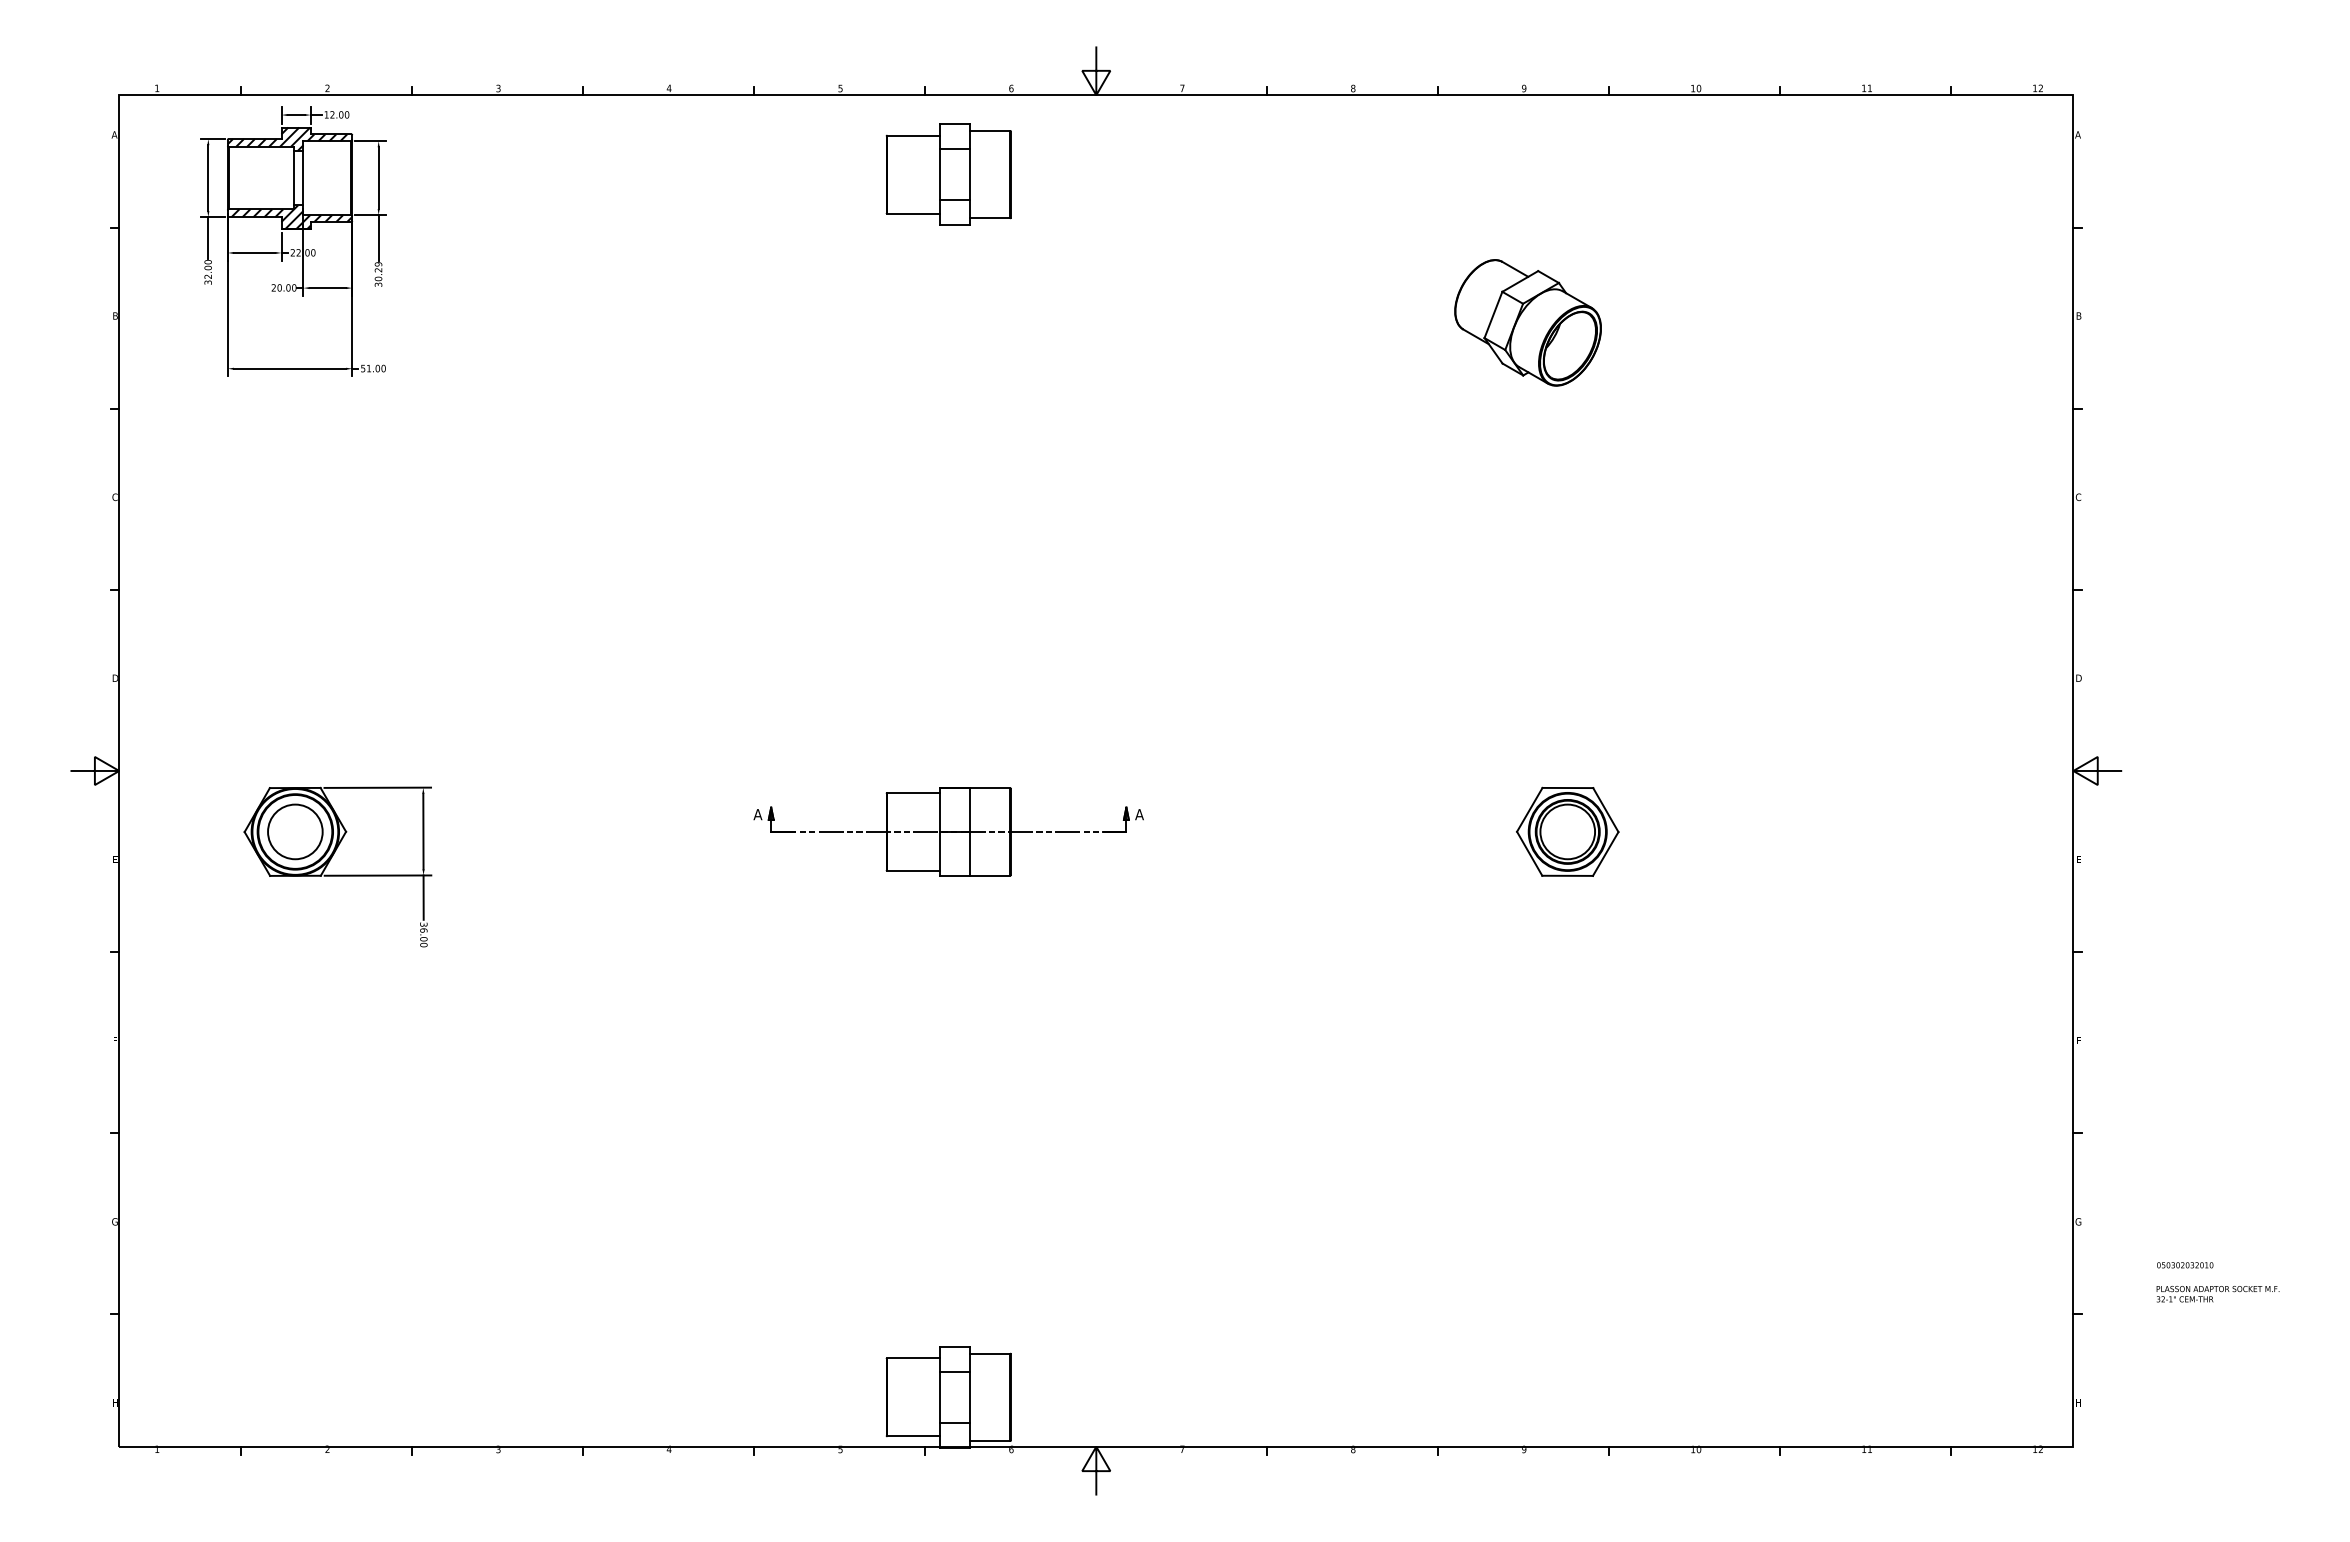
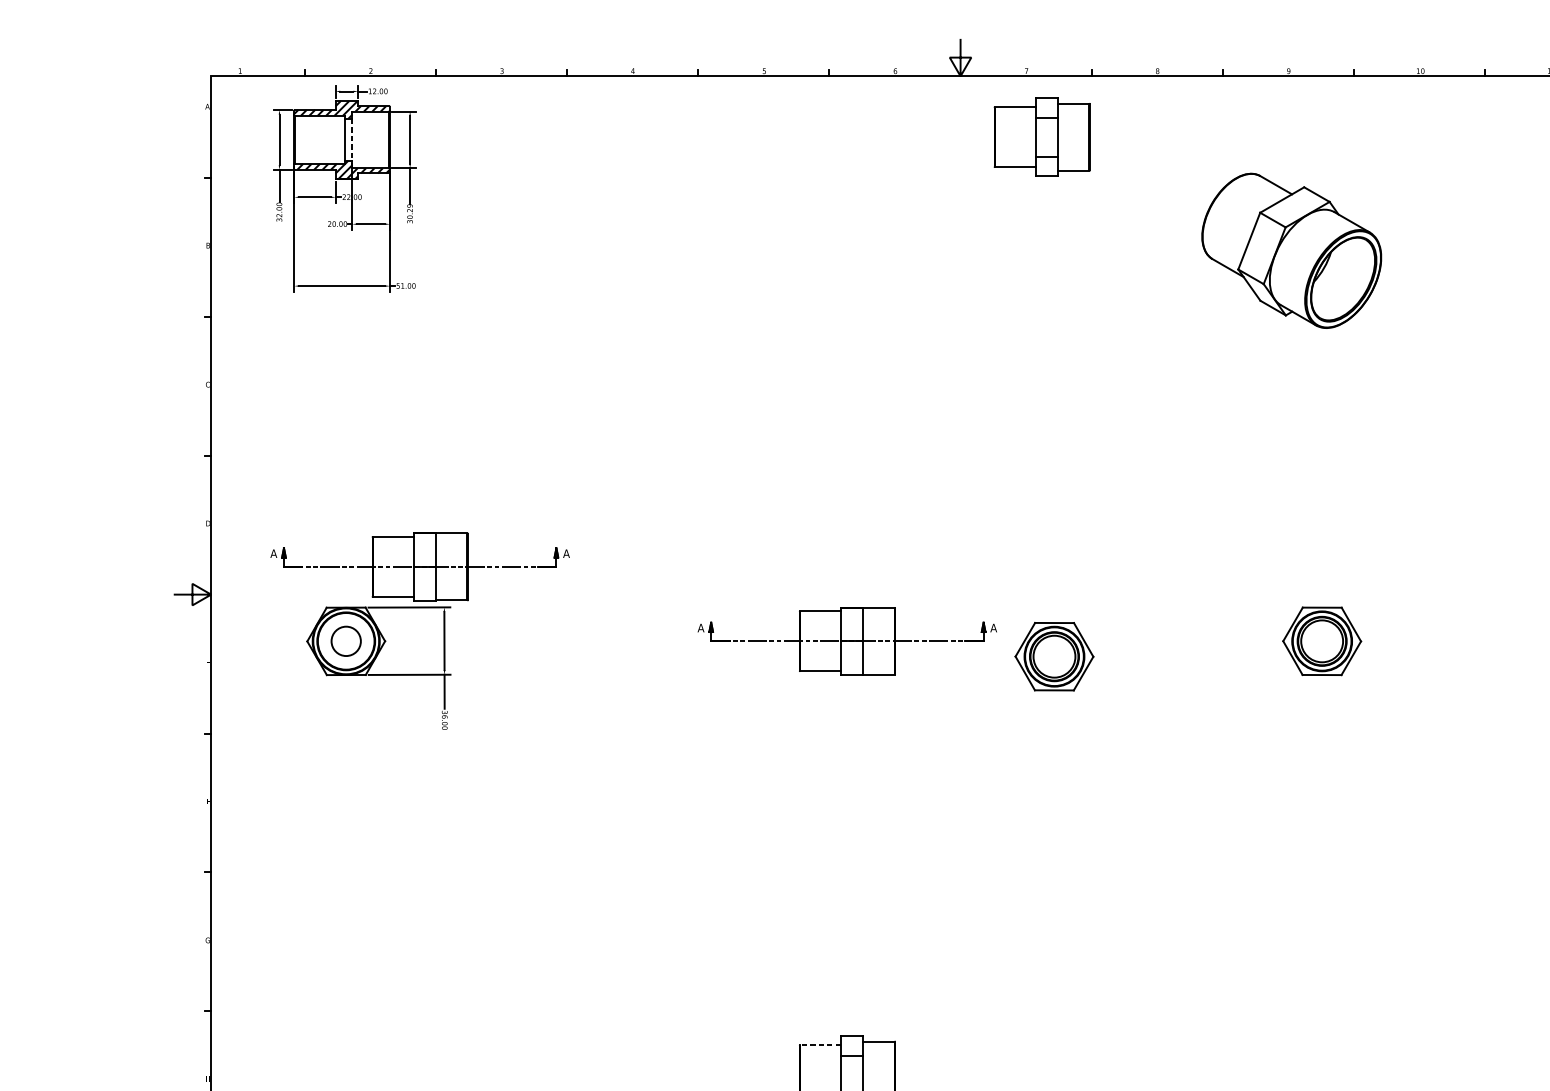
part: (948, 174) -> (1042, 137), moved
line: (303, 178) -> (352, 140), solid -> dashed
part: (1527, 322) -> (1291, 250), size x1.6
part: (391, 734) -> (419, 566), added
circle: (295, 831) -> (346, 641), size x0.7
part: (1218, 851) -> (1054, 656), added
line: (913, 1358) -> (820, 1045), solid -> dashed

